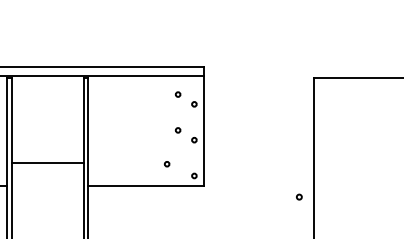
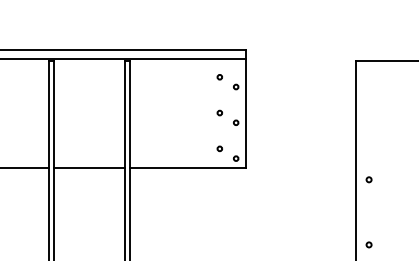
line: (47, 162) -> (89, 168), moved
circle: (166, 163) -> (219, 148), moved
circle: (298, 196) -> (368, 179), moved

